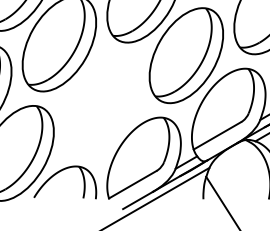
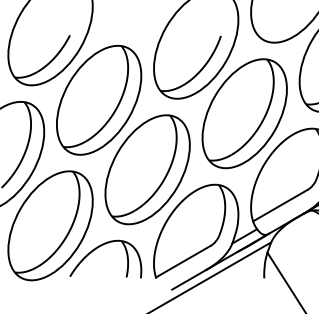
part: (101, 104) -> (147, 169), added

